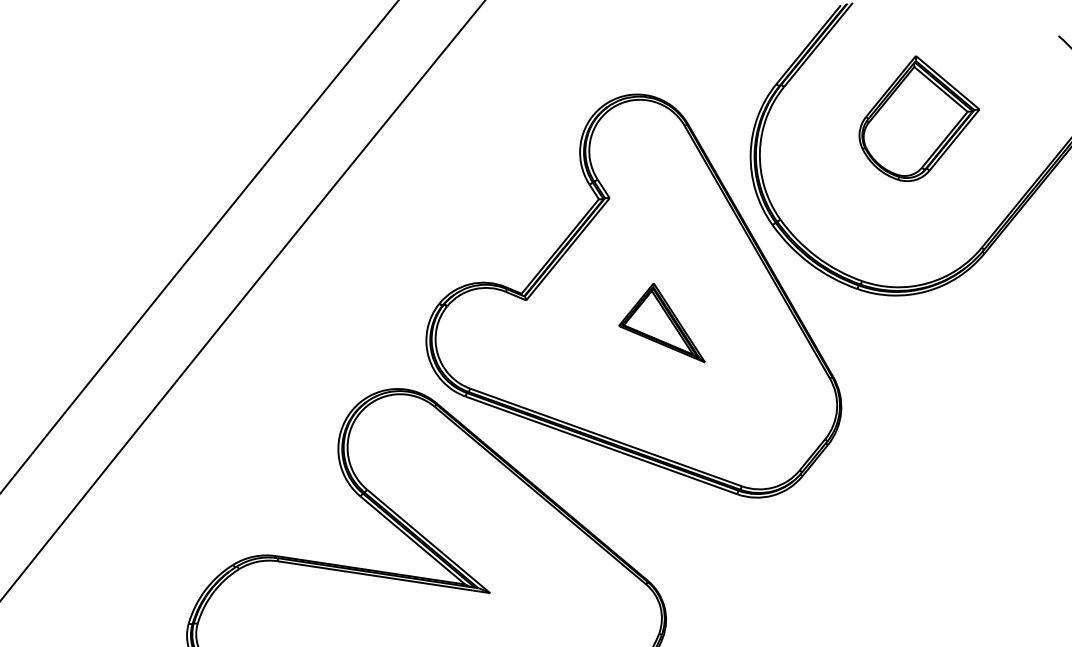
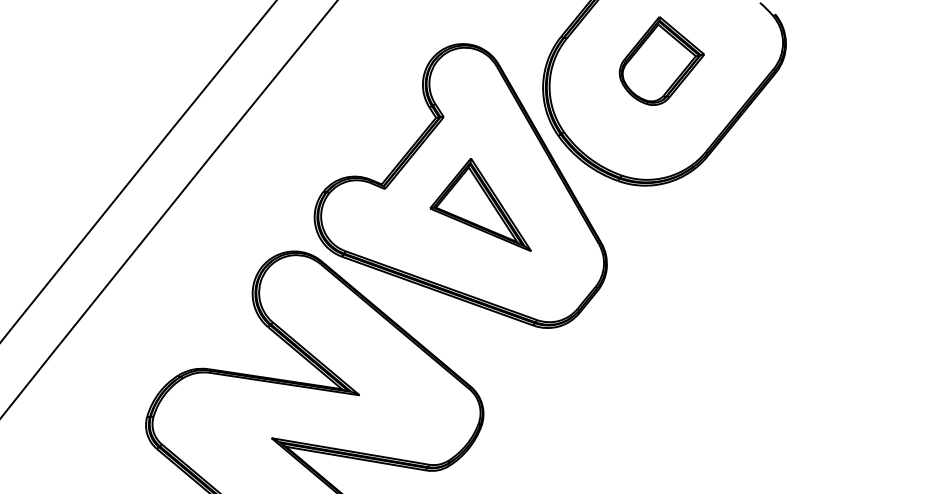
part: (661, 322) -> (480, 204), size x1.67

